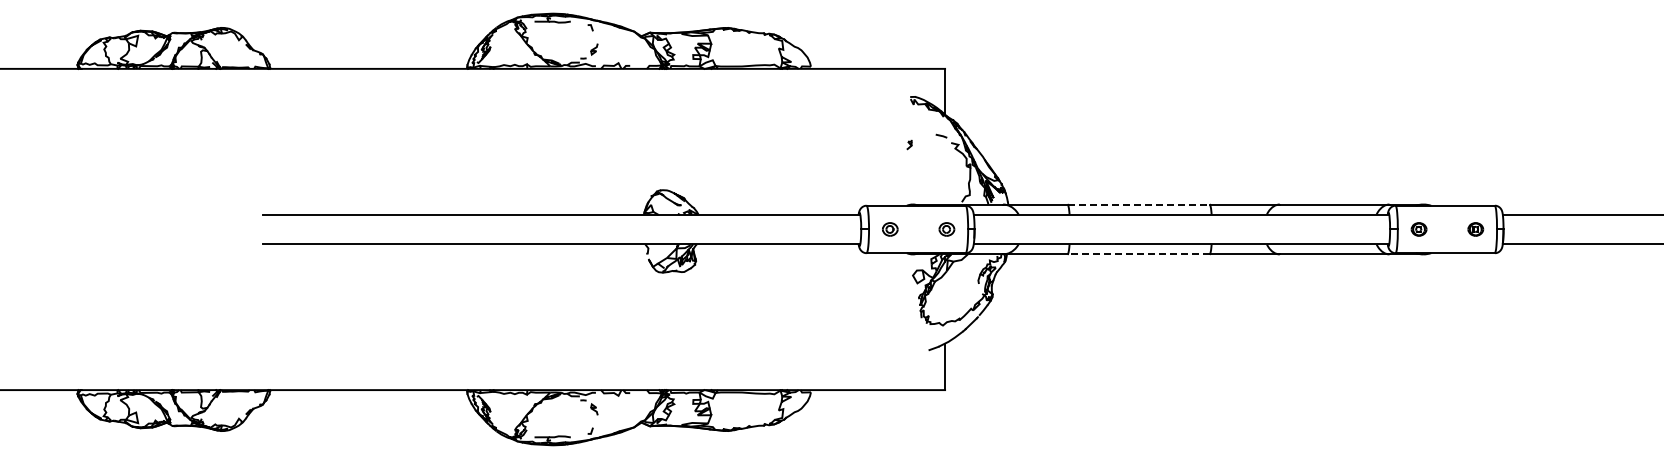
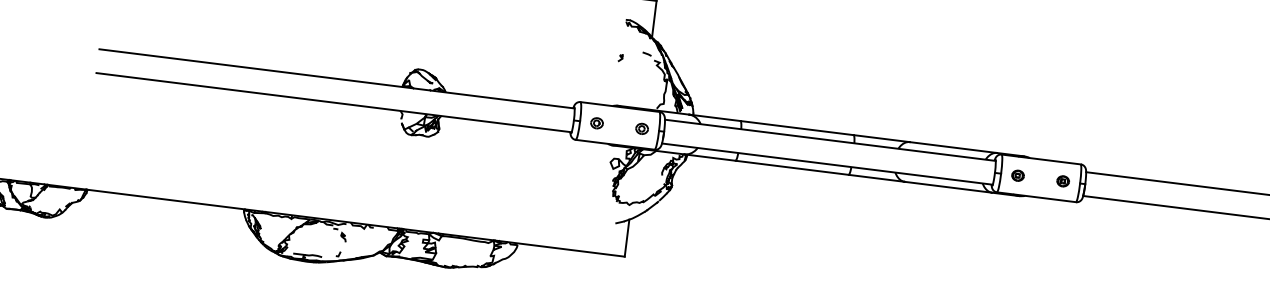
line: (1139, 204) -> (797, 128), dashed -> solid
line: (1138, 254) -> (792, 167), dashed -> solid

